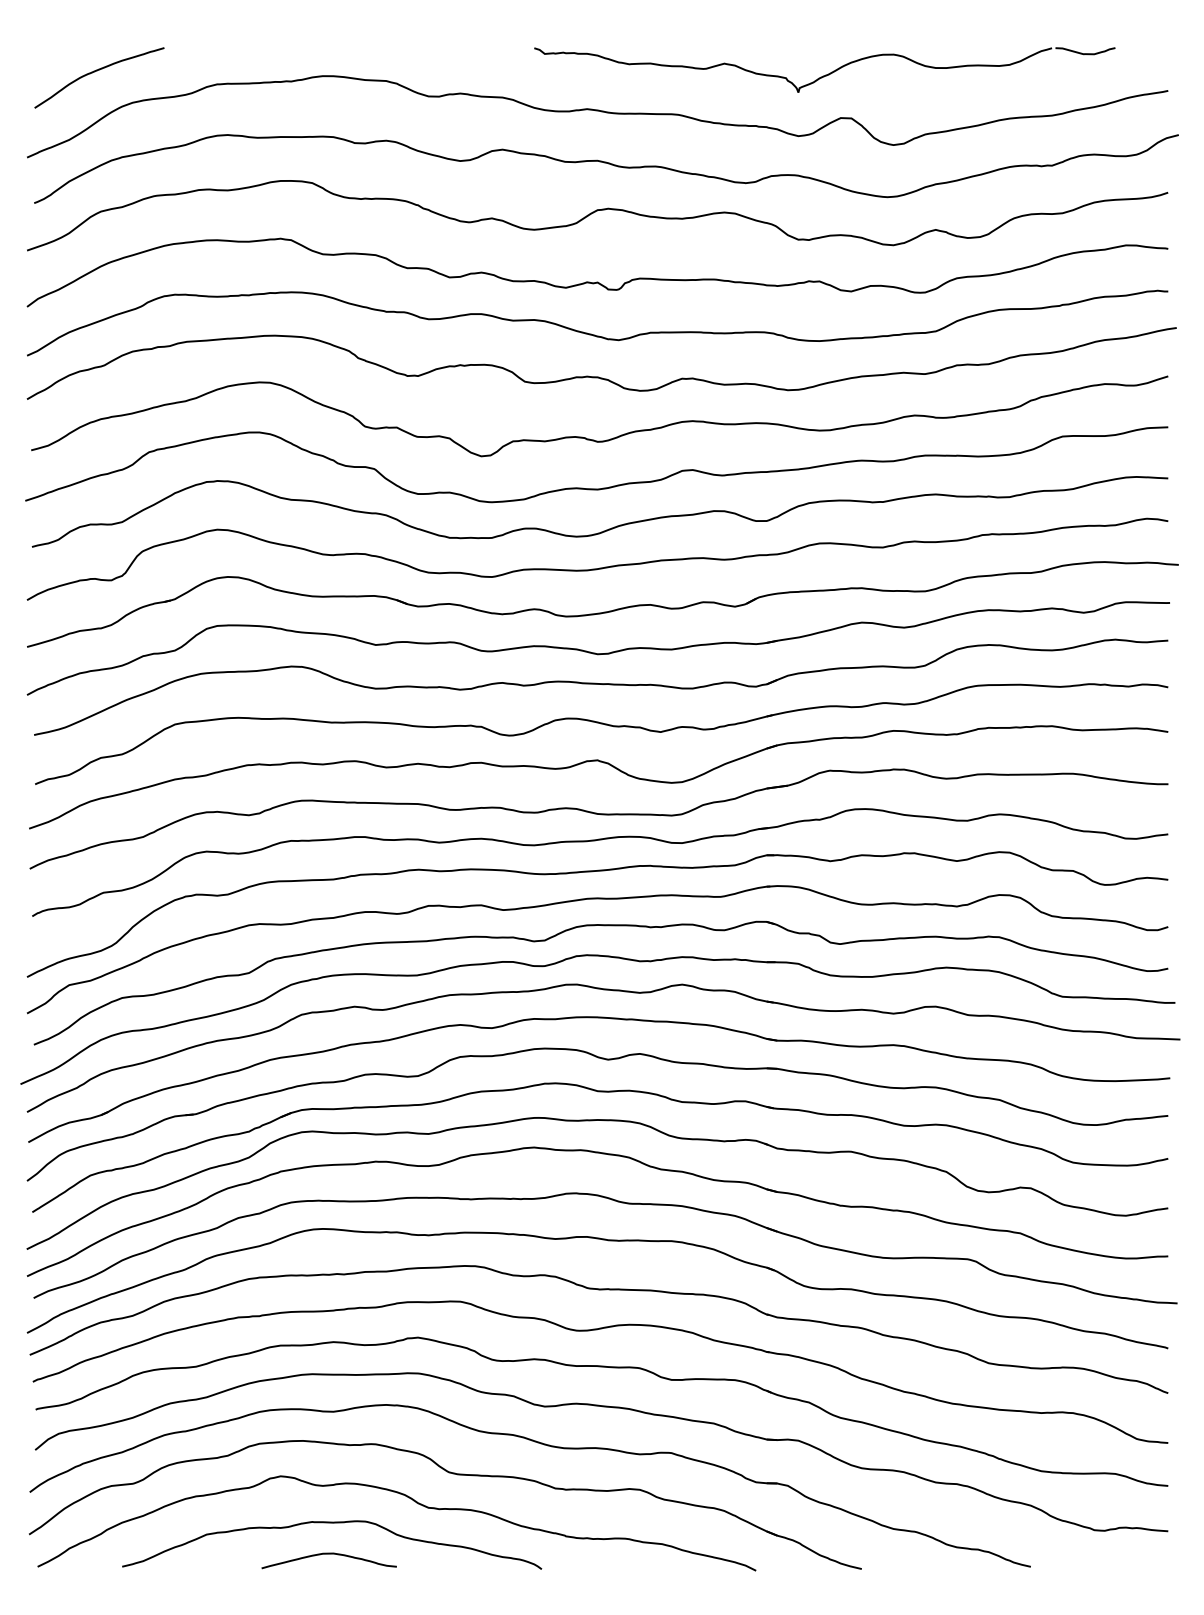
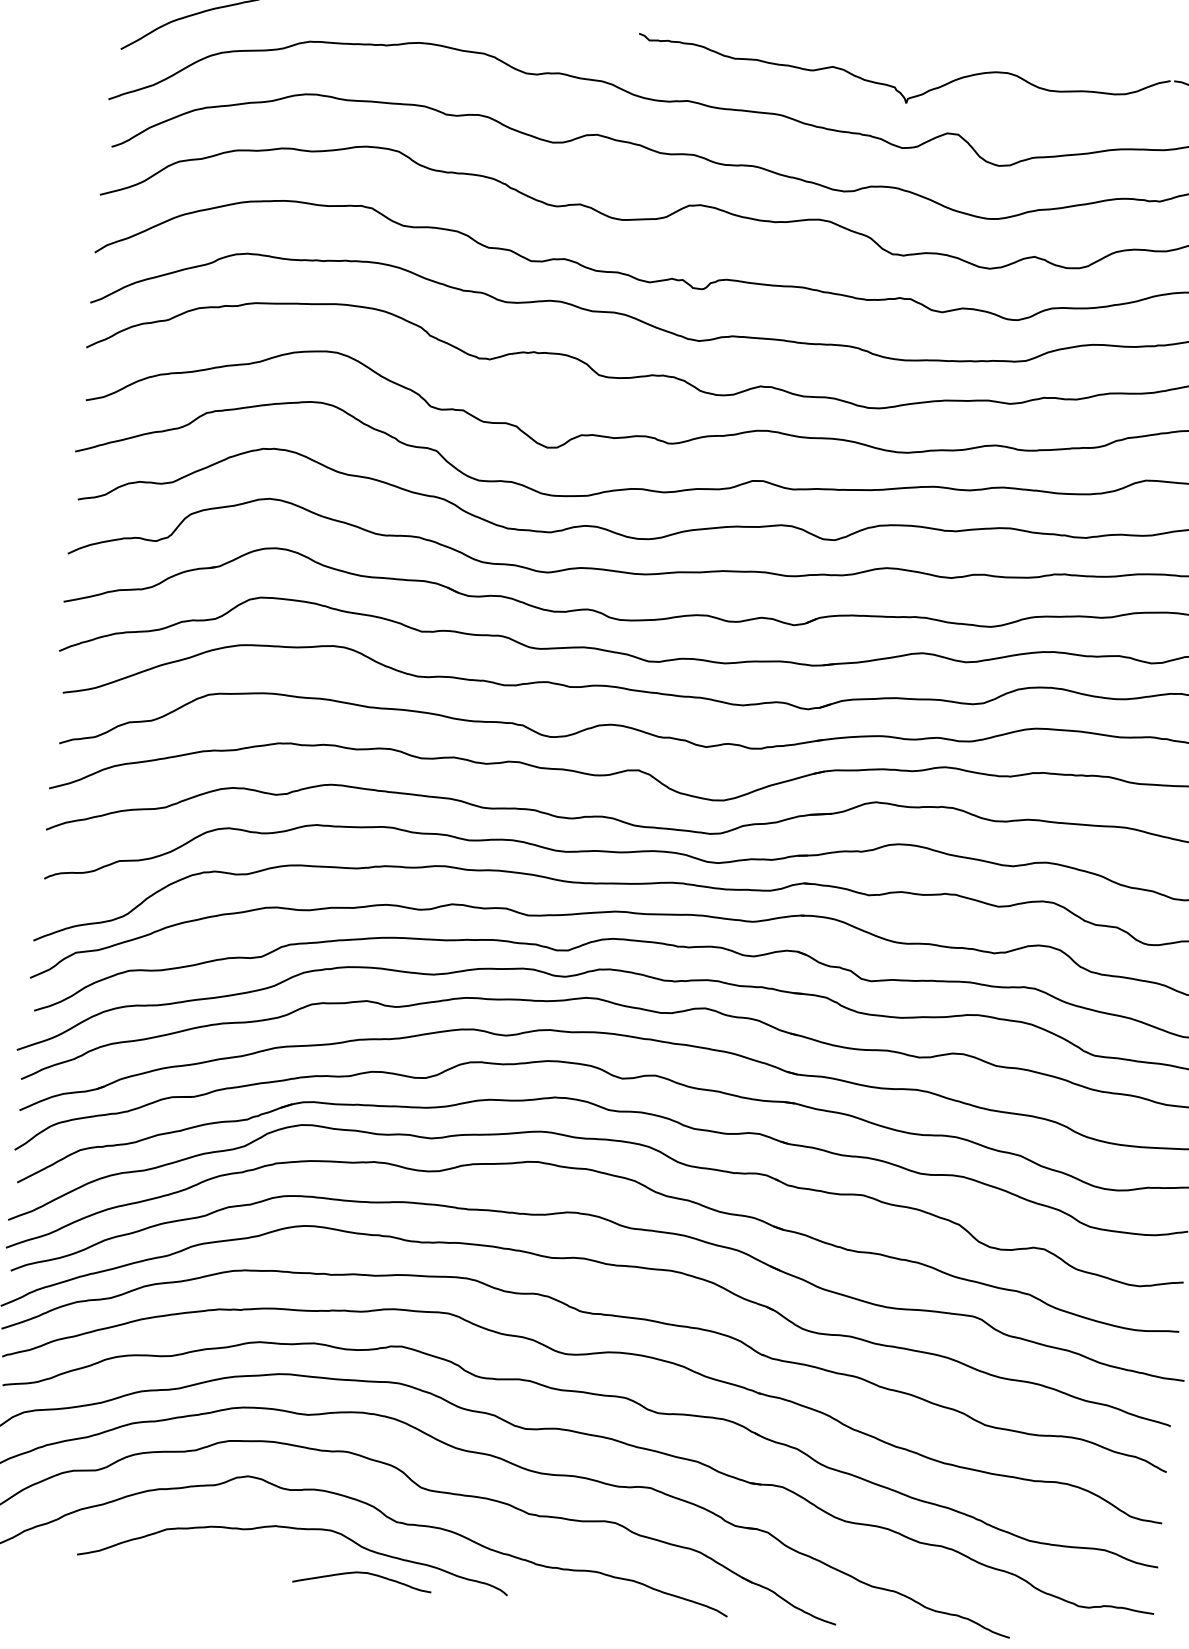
curve: (328, 1554) -> (362, 1573), moved

